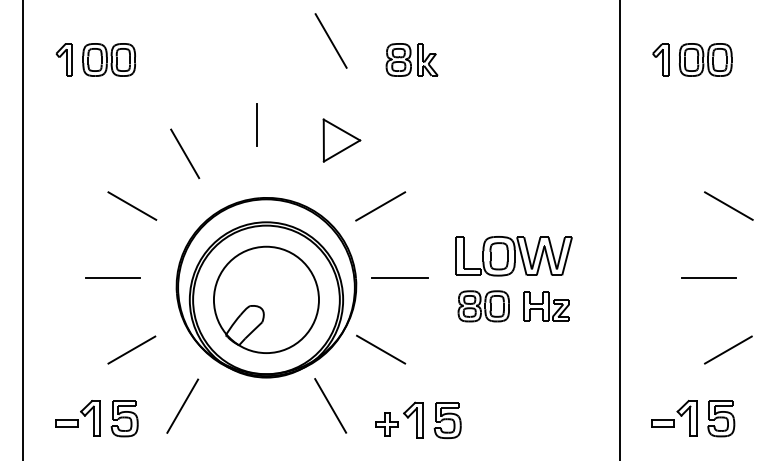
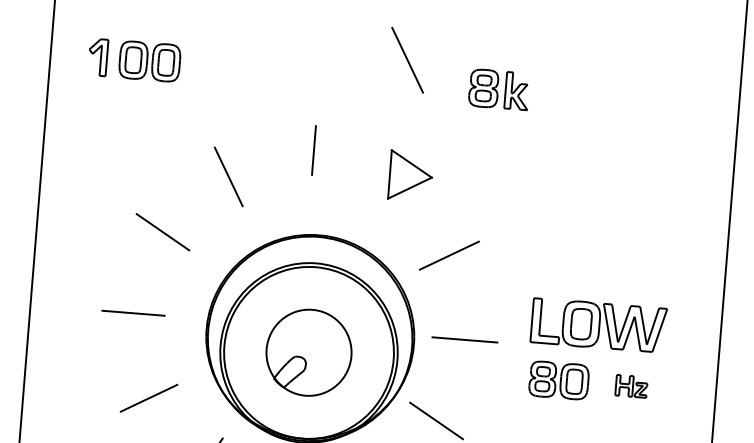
part: (266, 299) -> (309, 352), size x0.7
part: (546, 306) -> (631, 386), size x0.6

